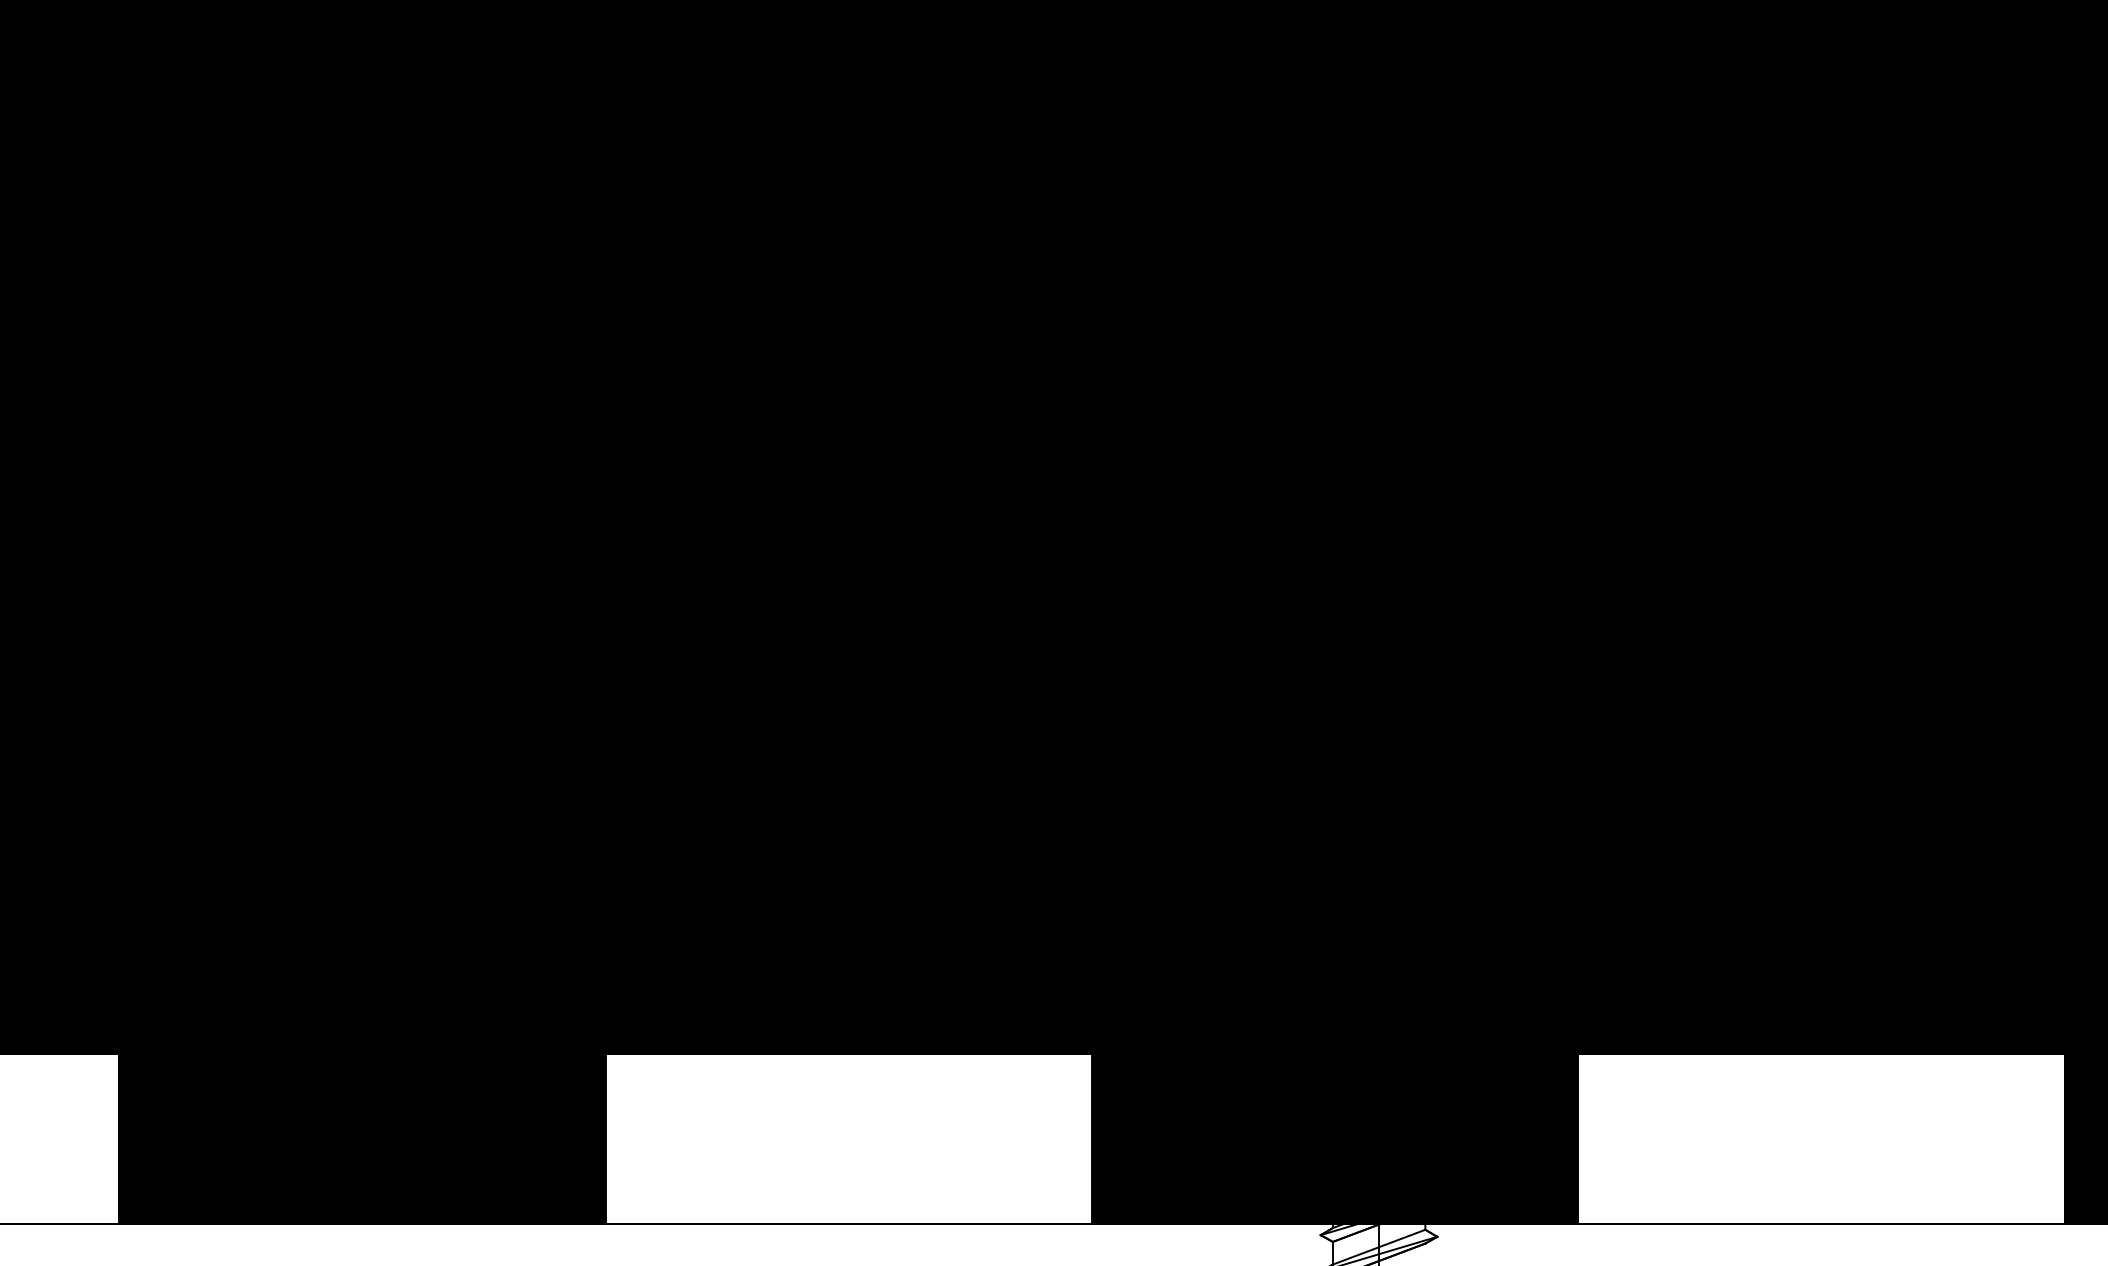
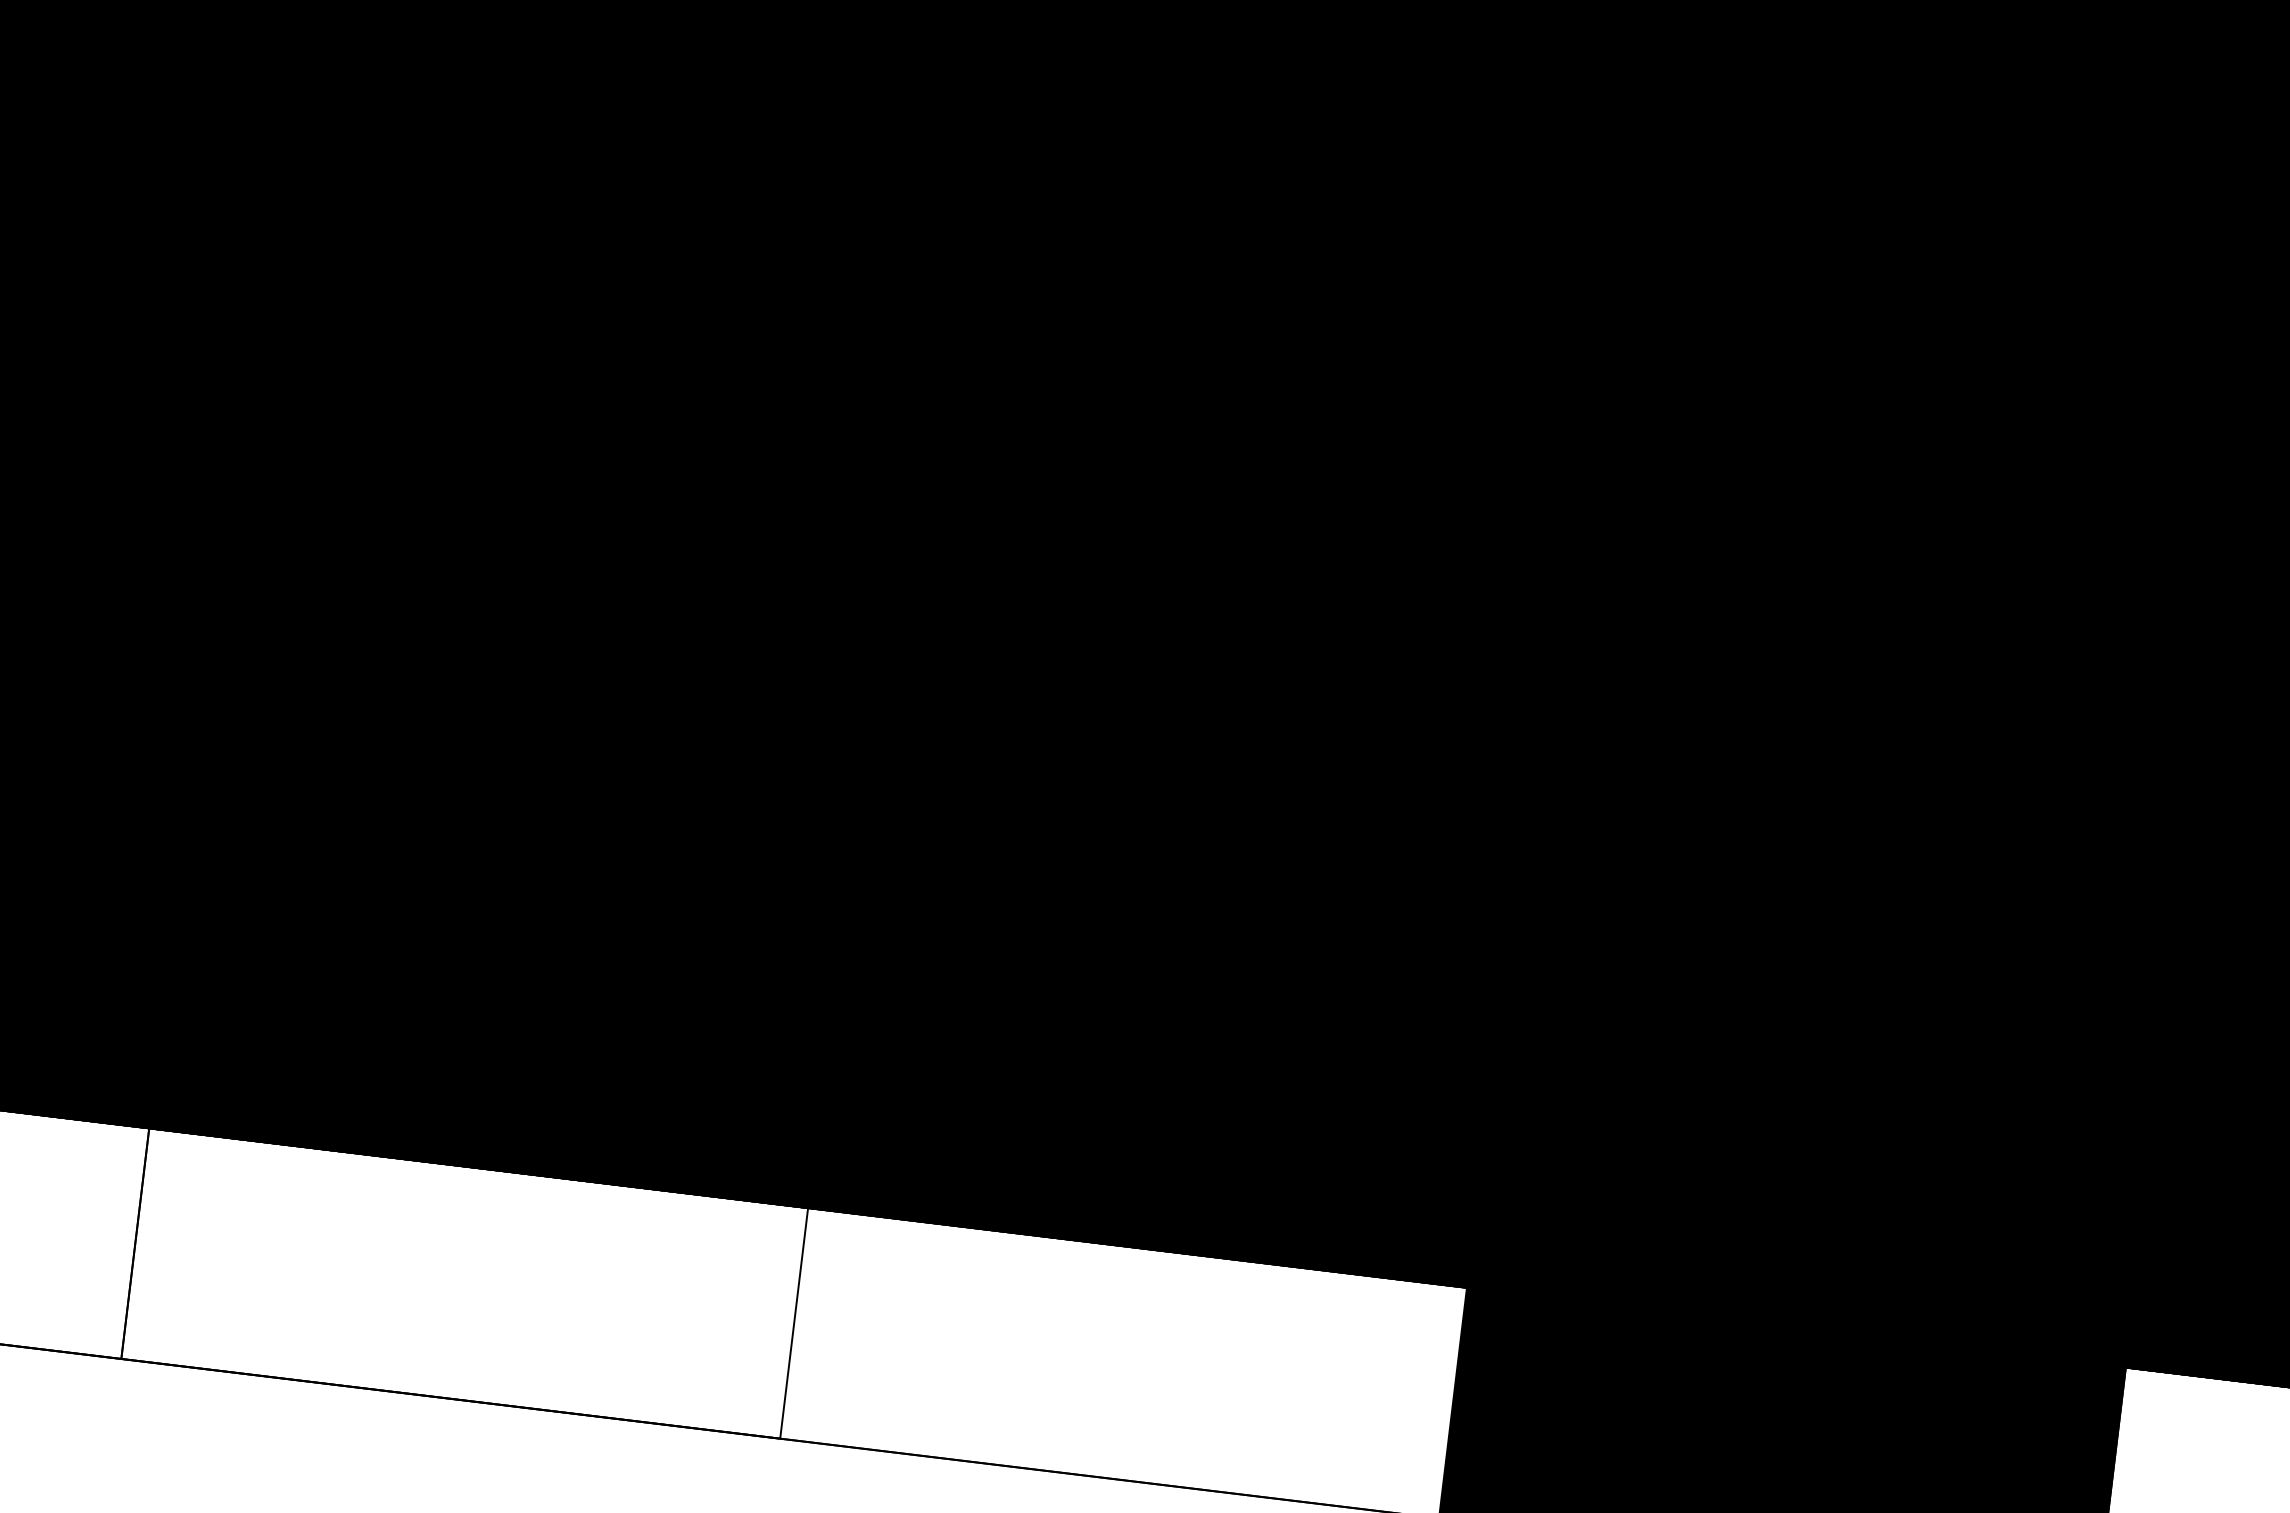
fill: (362, 1138) -> (465, 1283), removed

